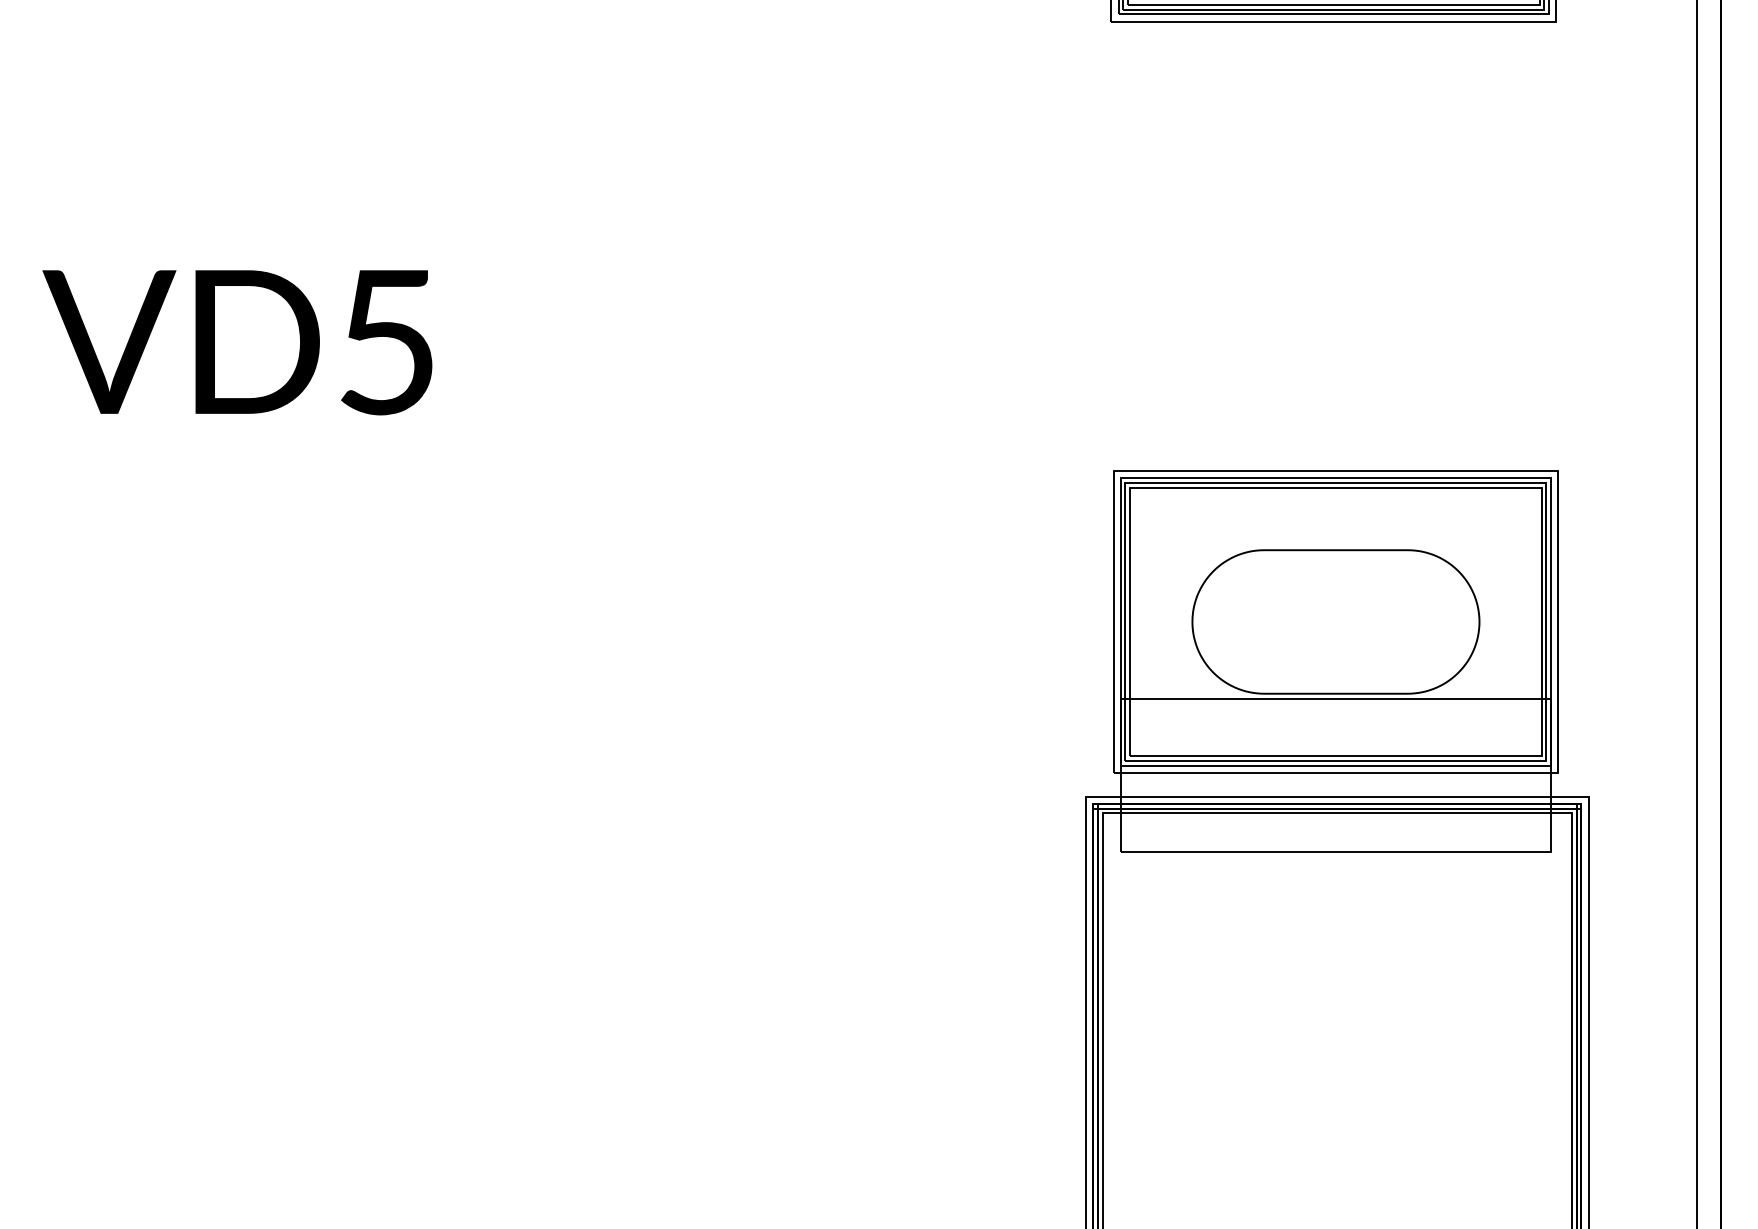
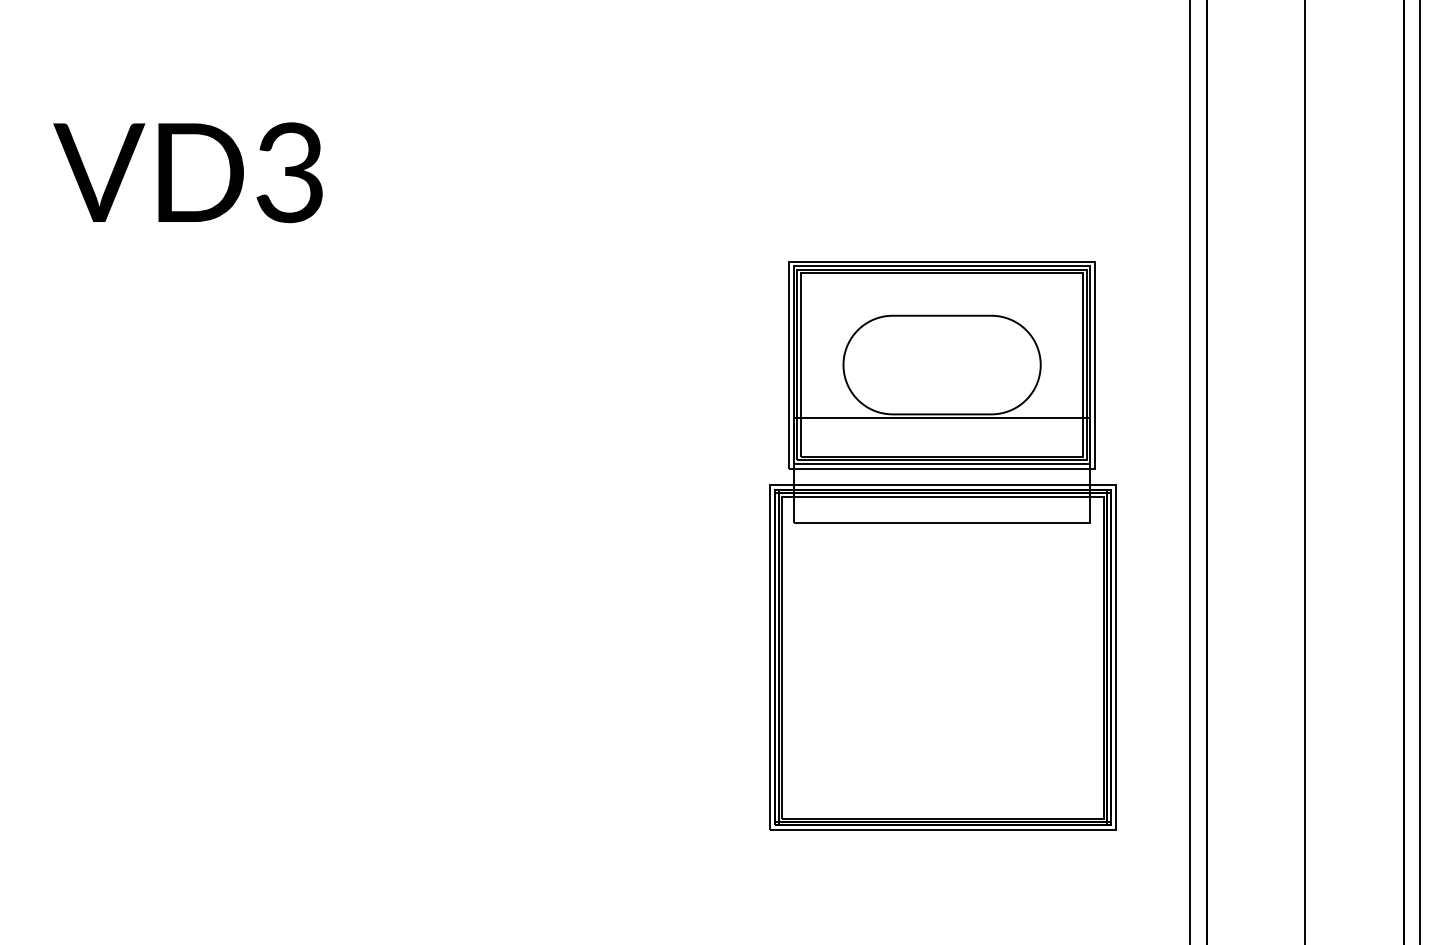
text: (386, 341) -> (289, 172), VD5 -> VD3

